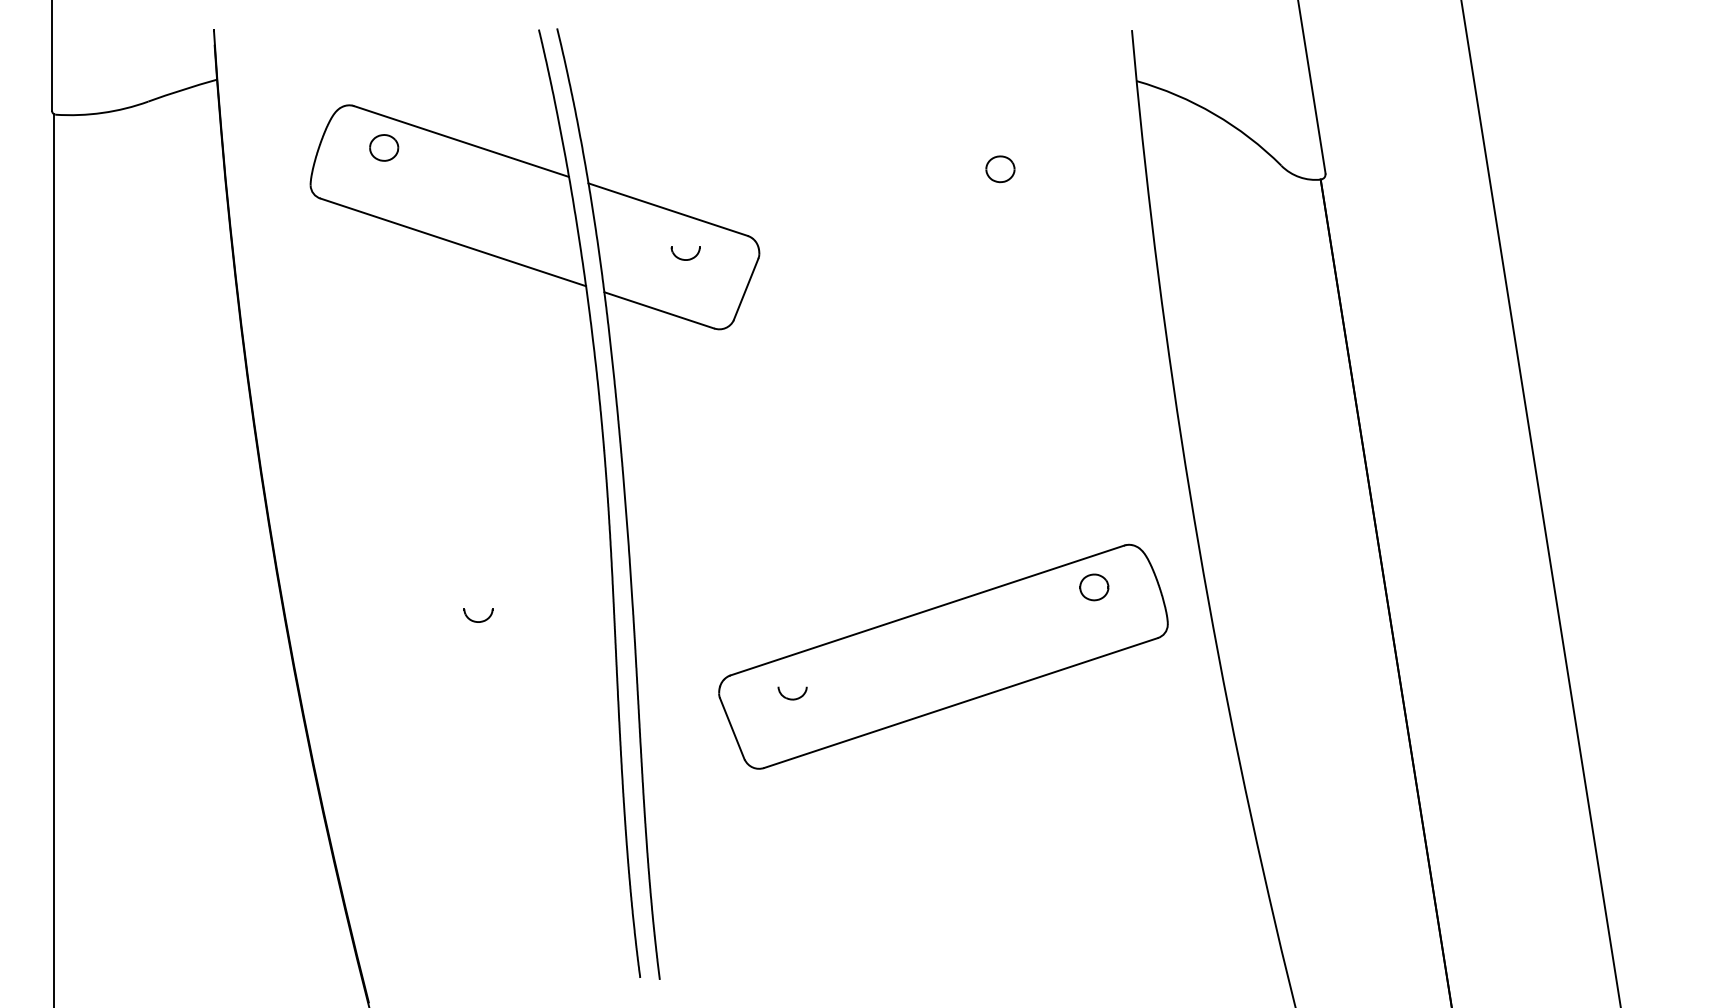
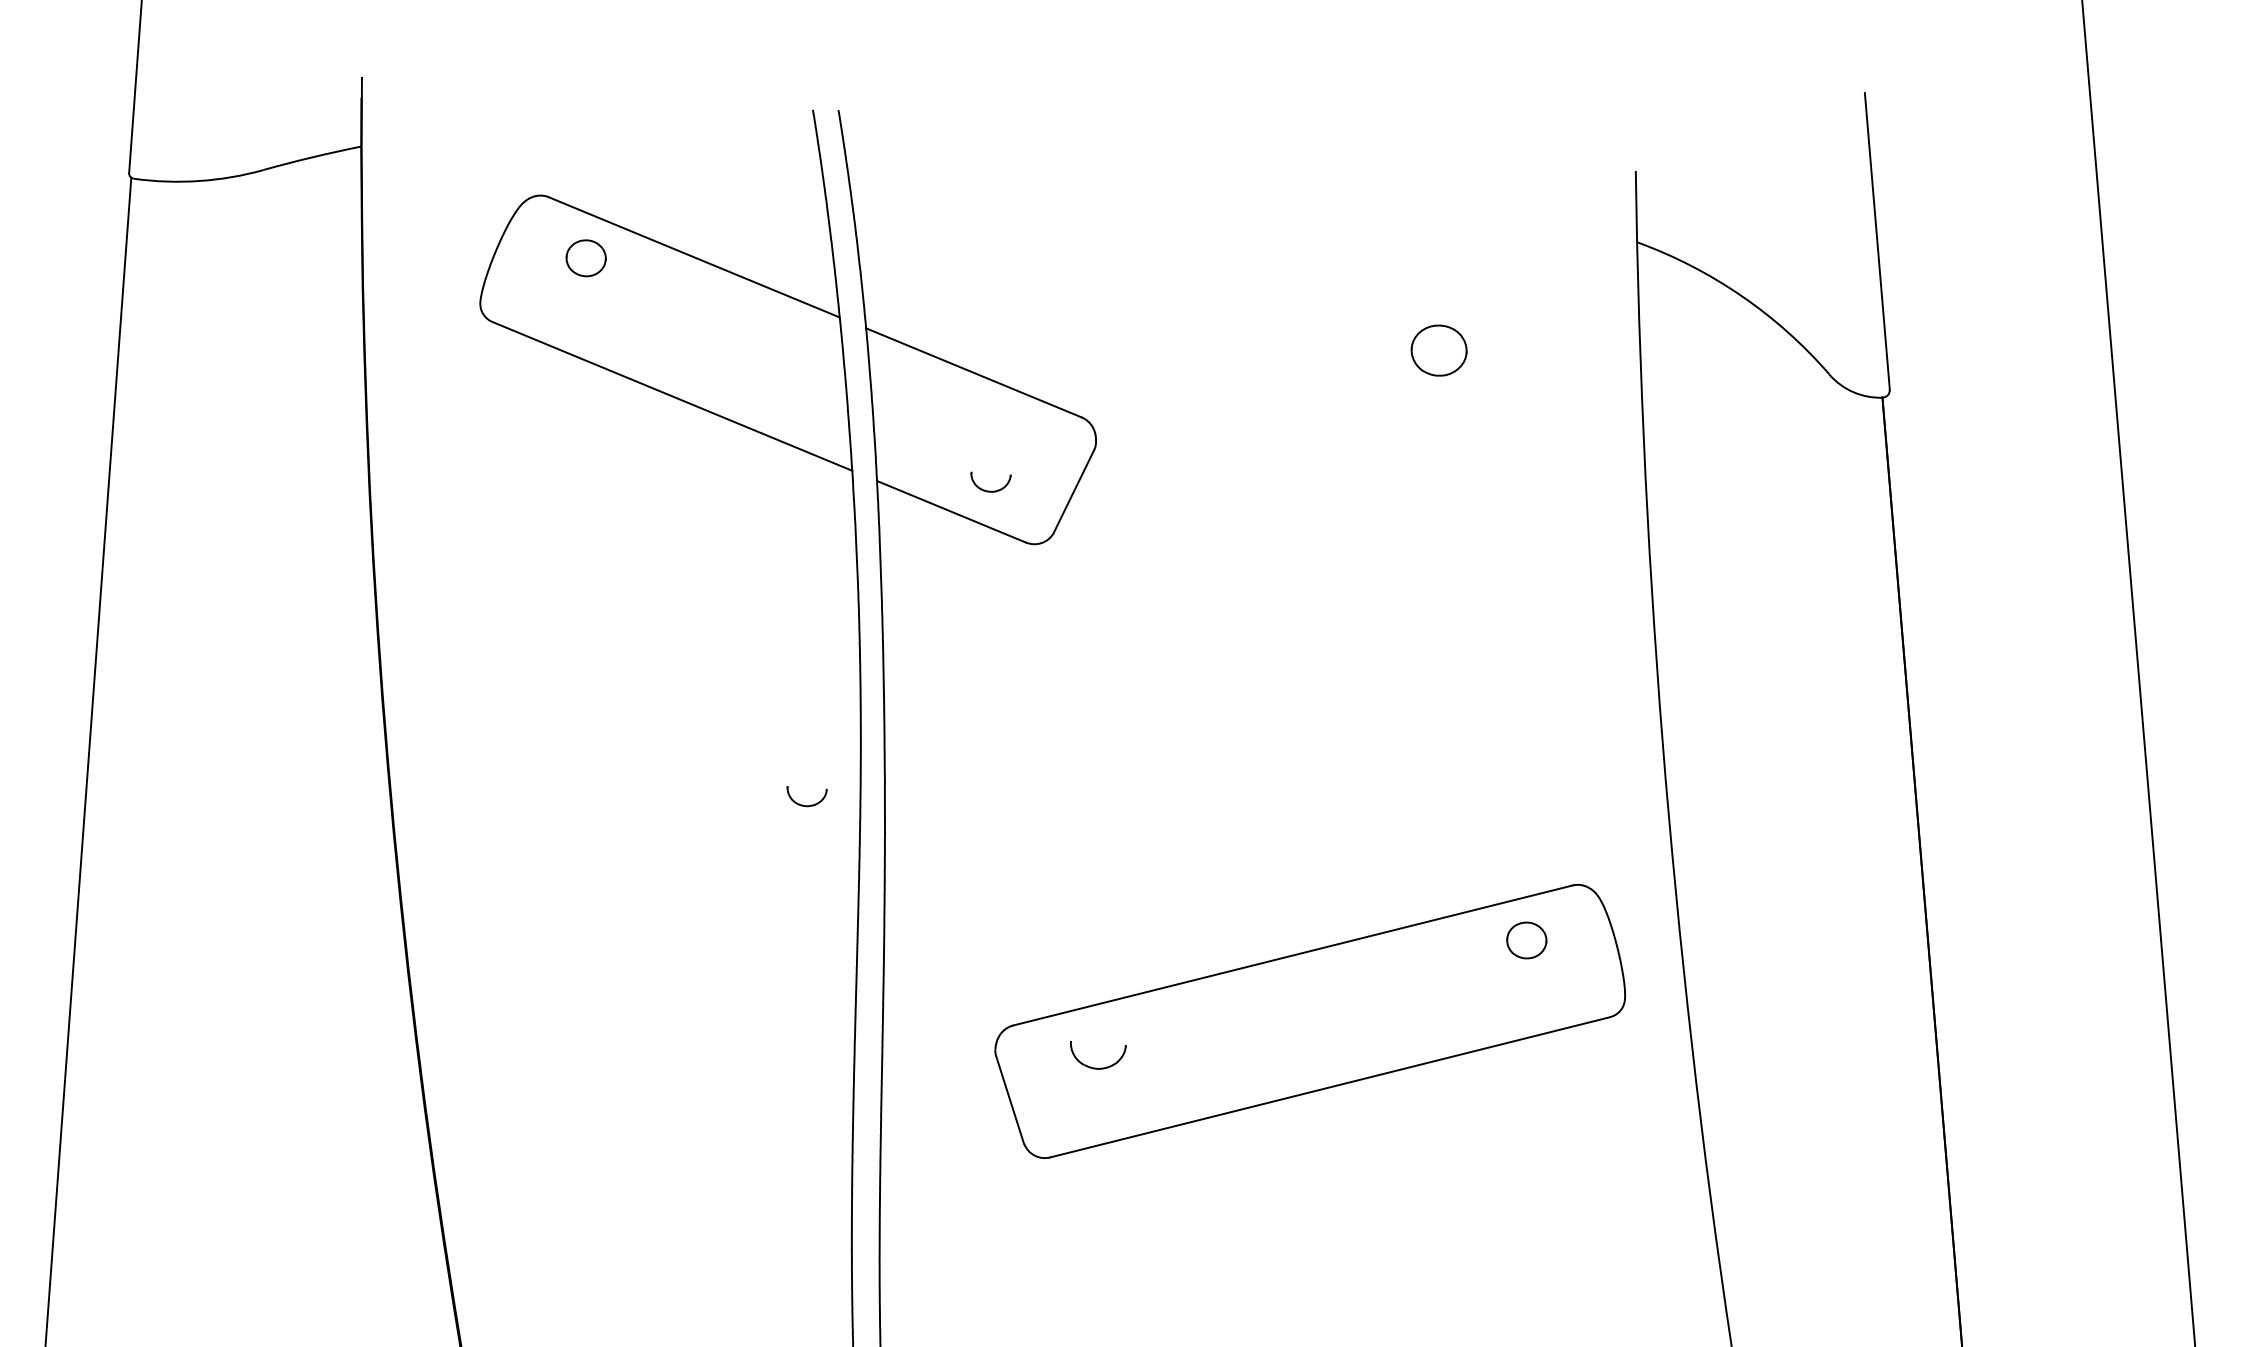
part: (1000, 169) -> (1439, 351), size x1.4
part: (685, 253) -> (990, 482), moved
part: (478, 615) -> (806, 797), moved
part: (792, 693) -> (1097, 1056), size x1.4

